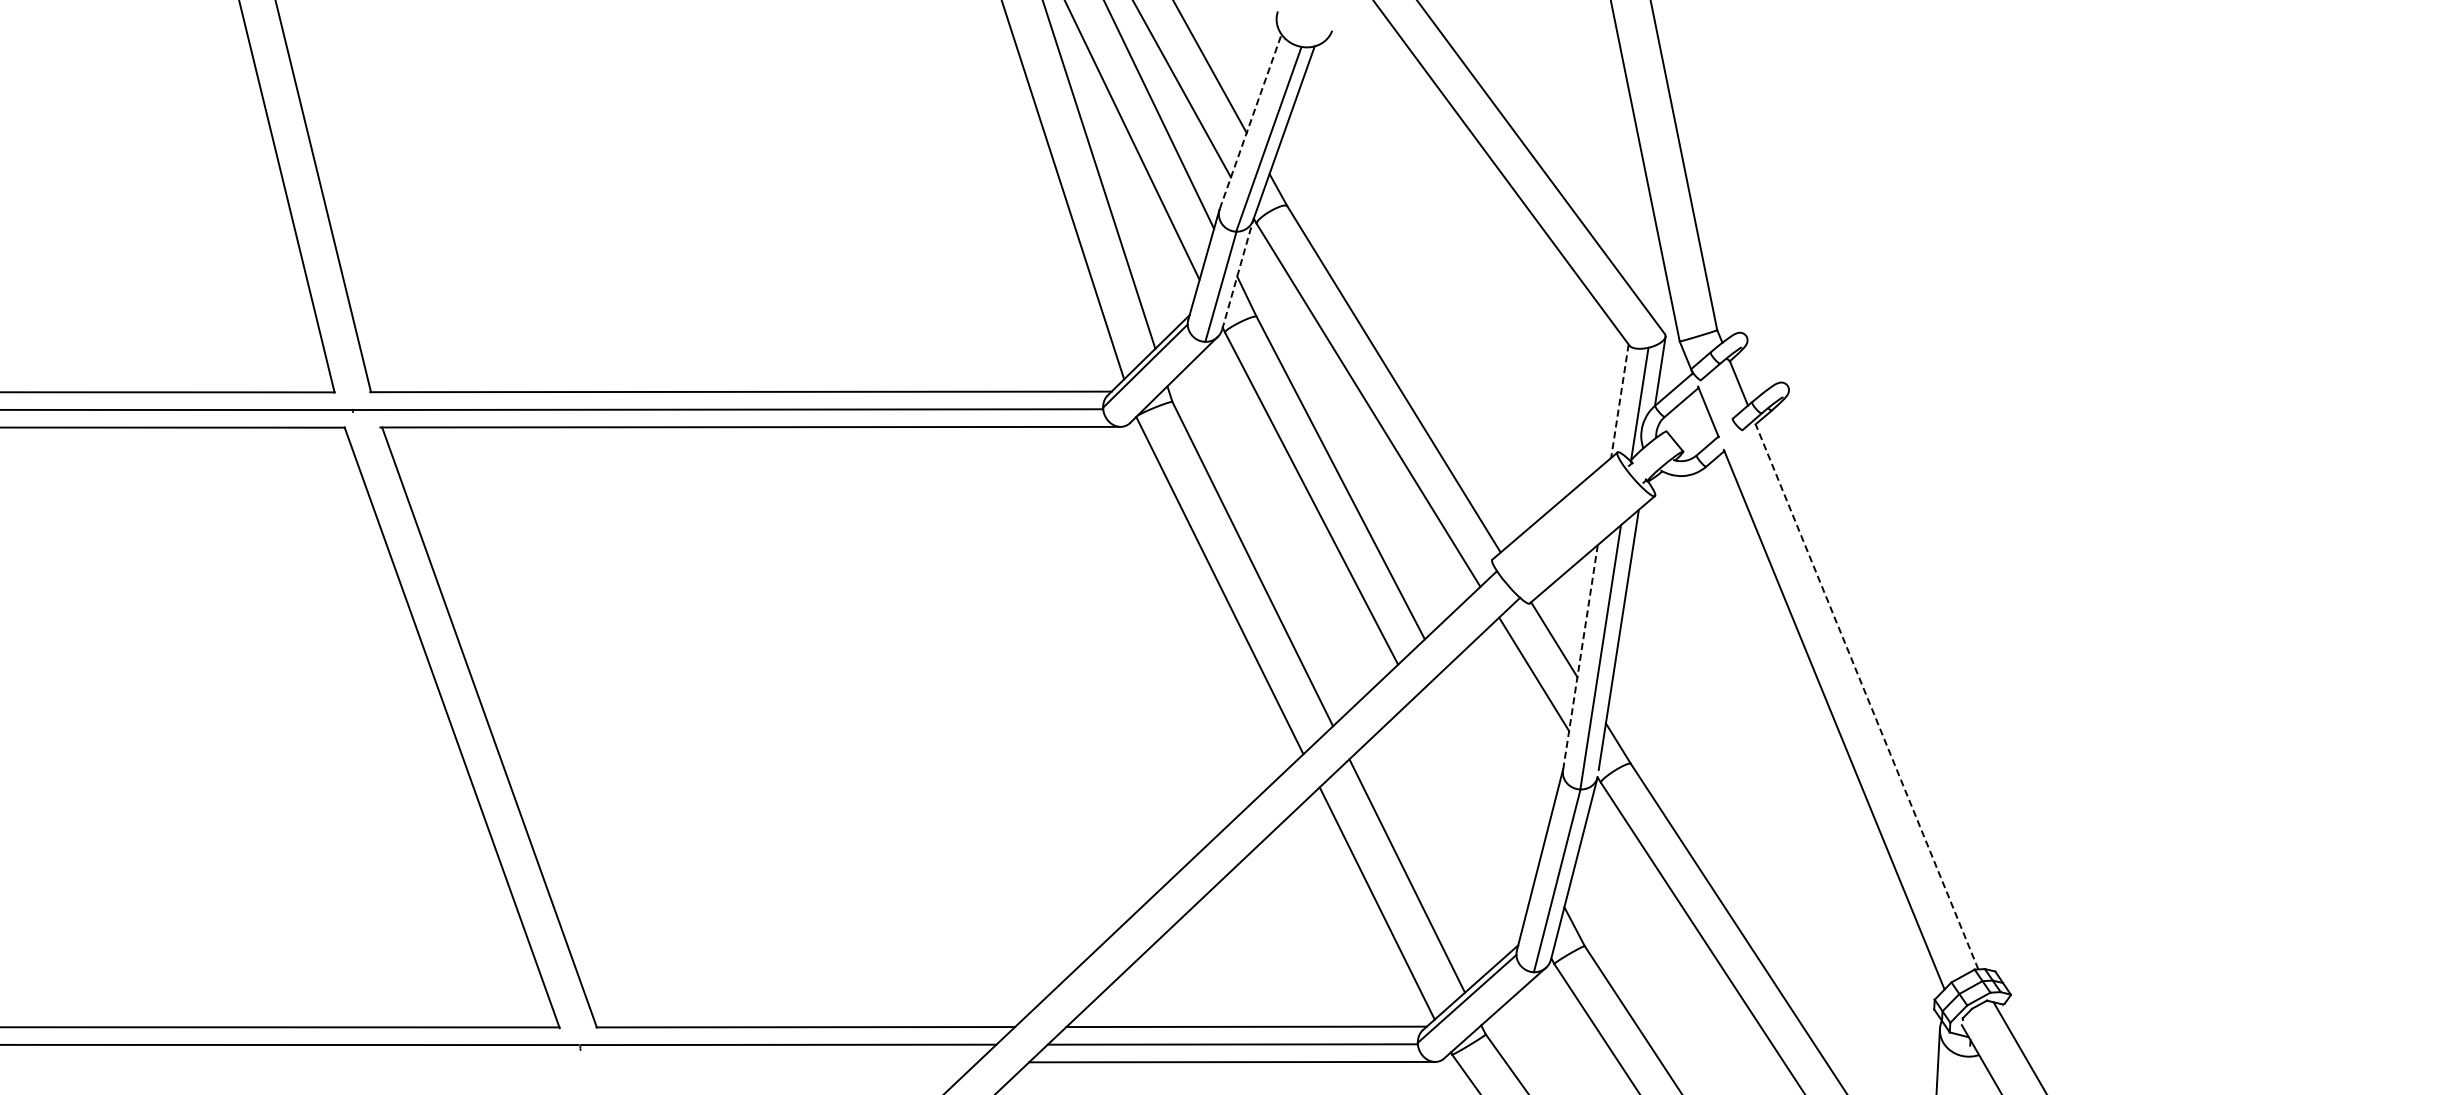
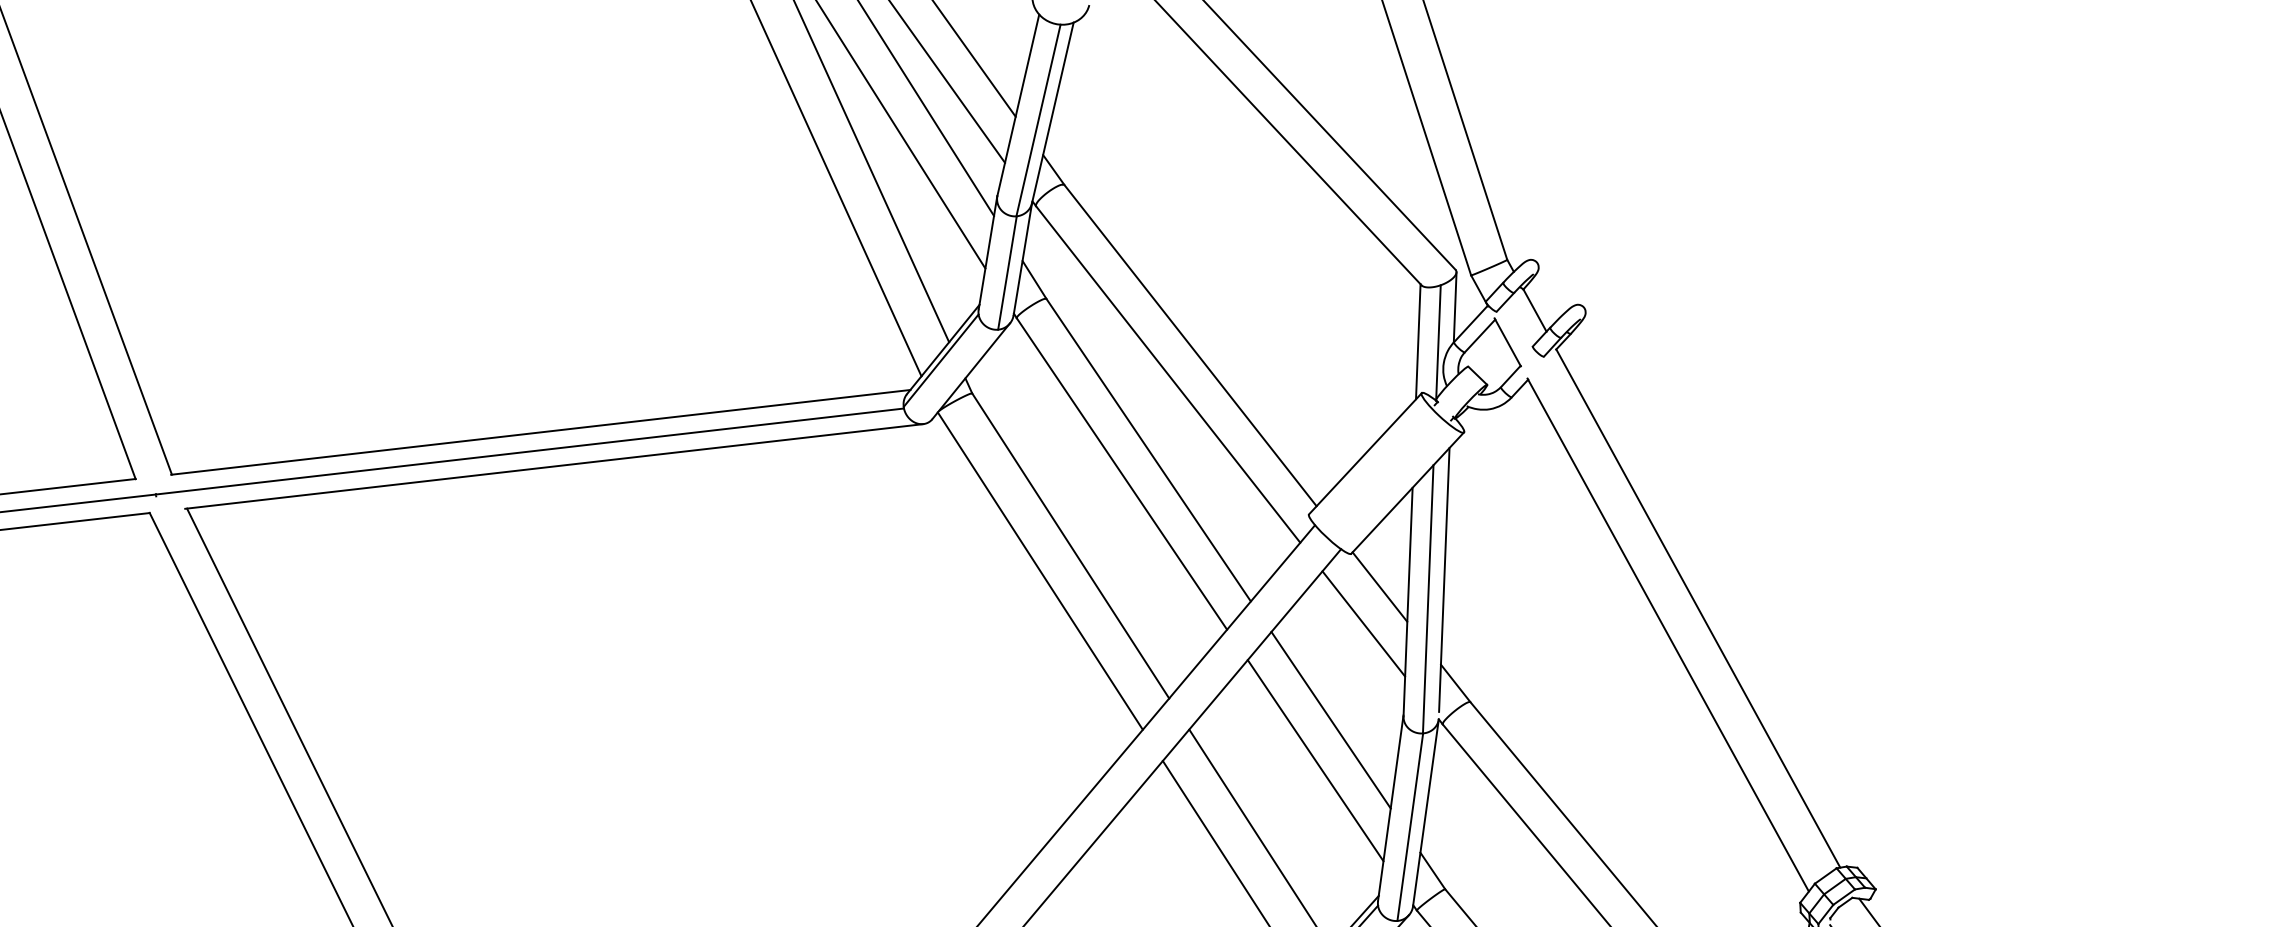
line: (1250, 121) -> (1018, 104), dashed -> solid
line: (1237, 274) -> (1022, 258), dashed -> solid
line: (1619, 401) -> (1417, 342), dashed -> solid
line: (1580, 657) -> (1408, 601), dashed -> solid
line: (1866, 696) -> (1697, 608), dashed -> solid
line: (1490, 765) -> (1330, 719), added
line: (1470, 804) -> (1315, 760), added

